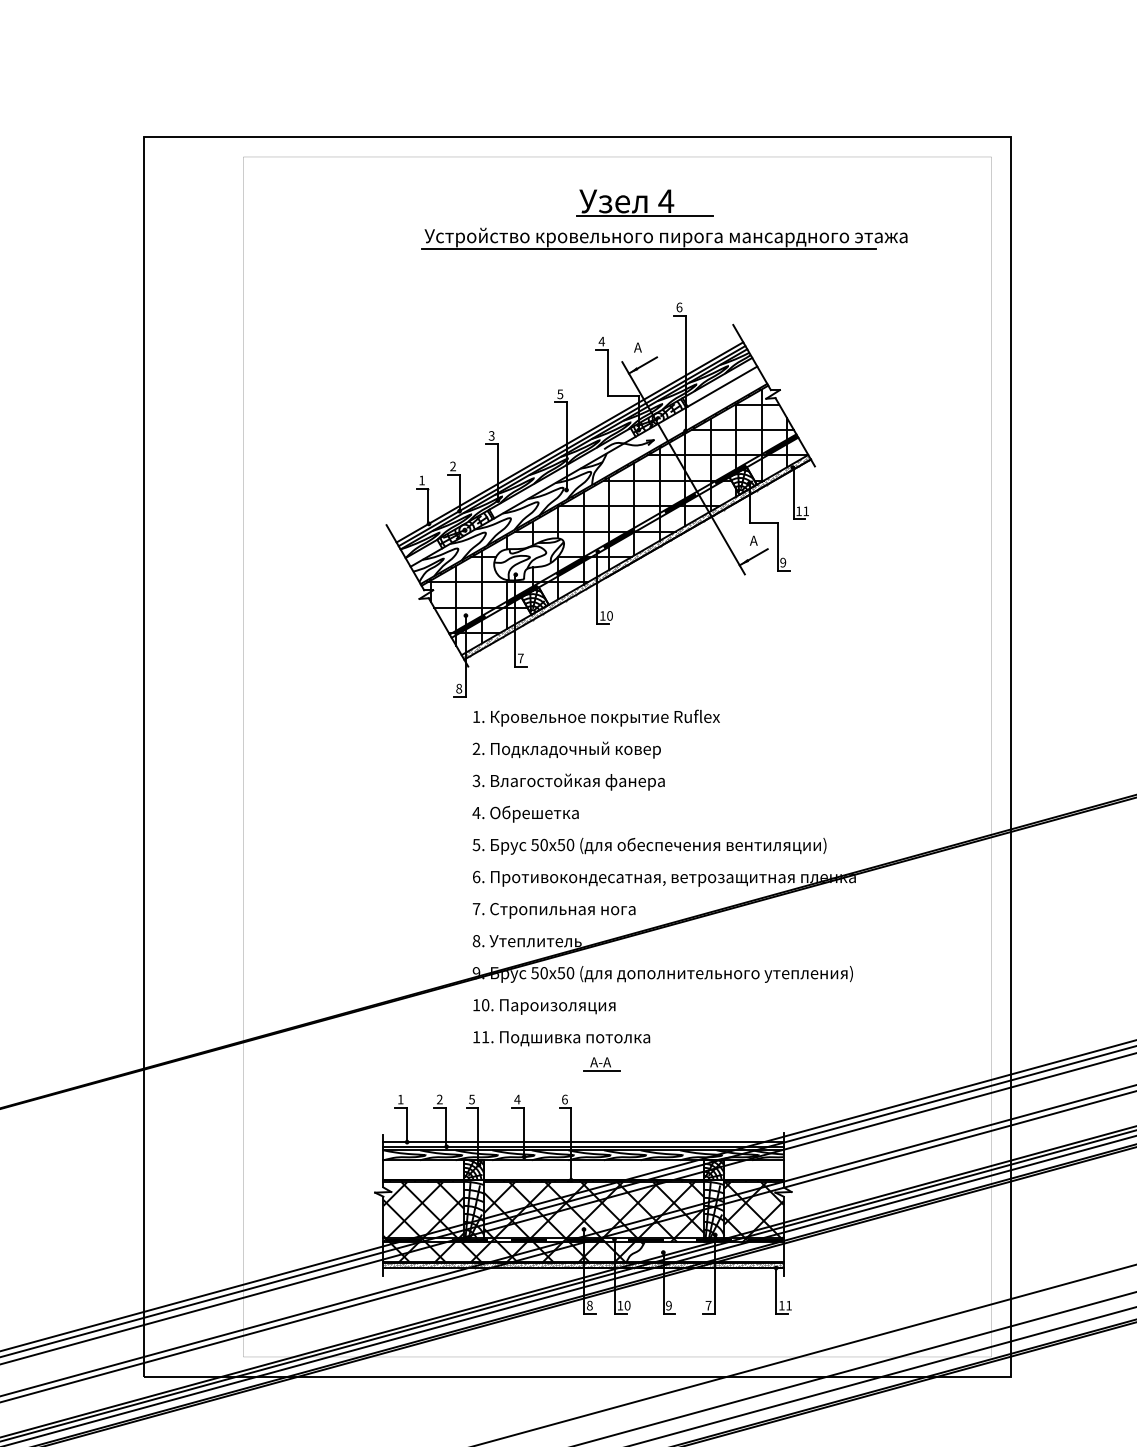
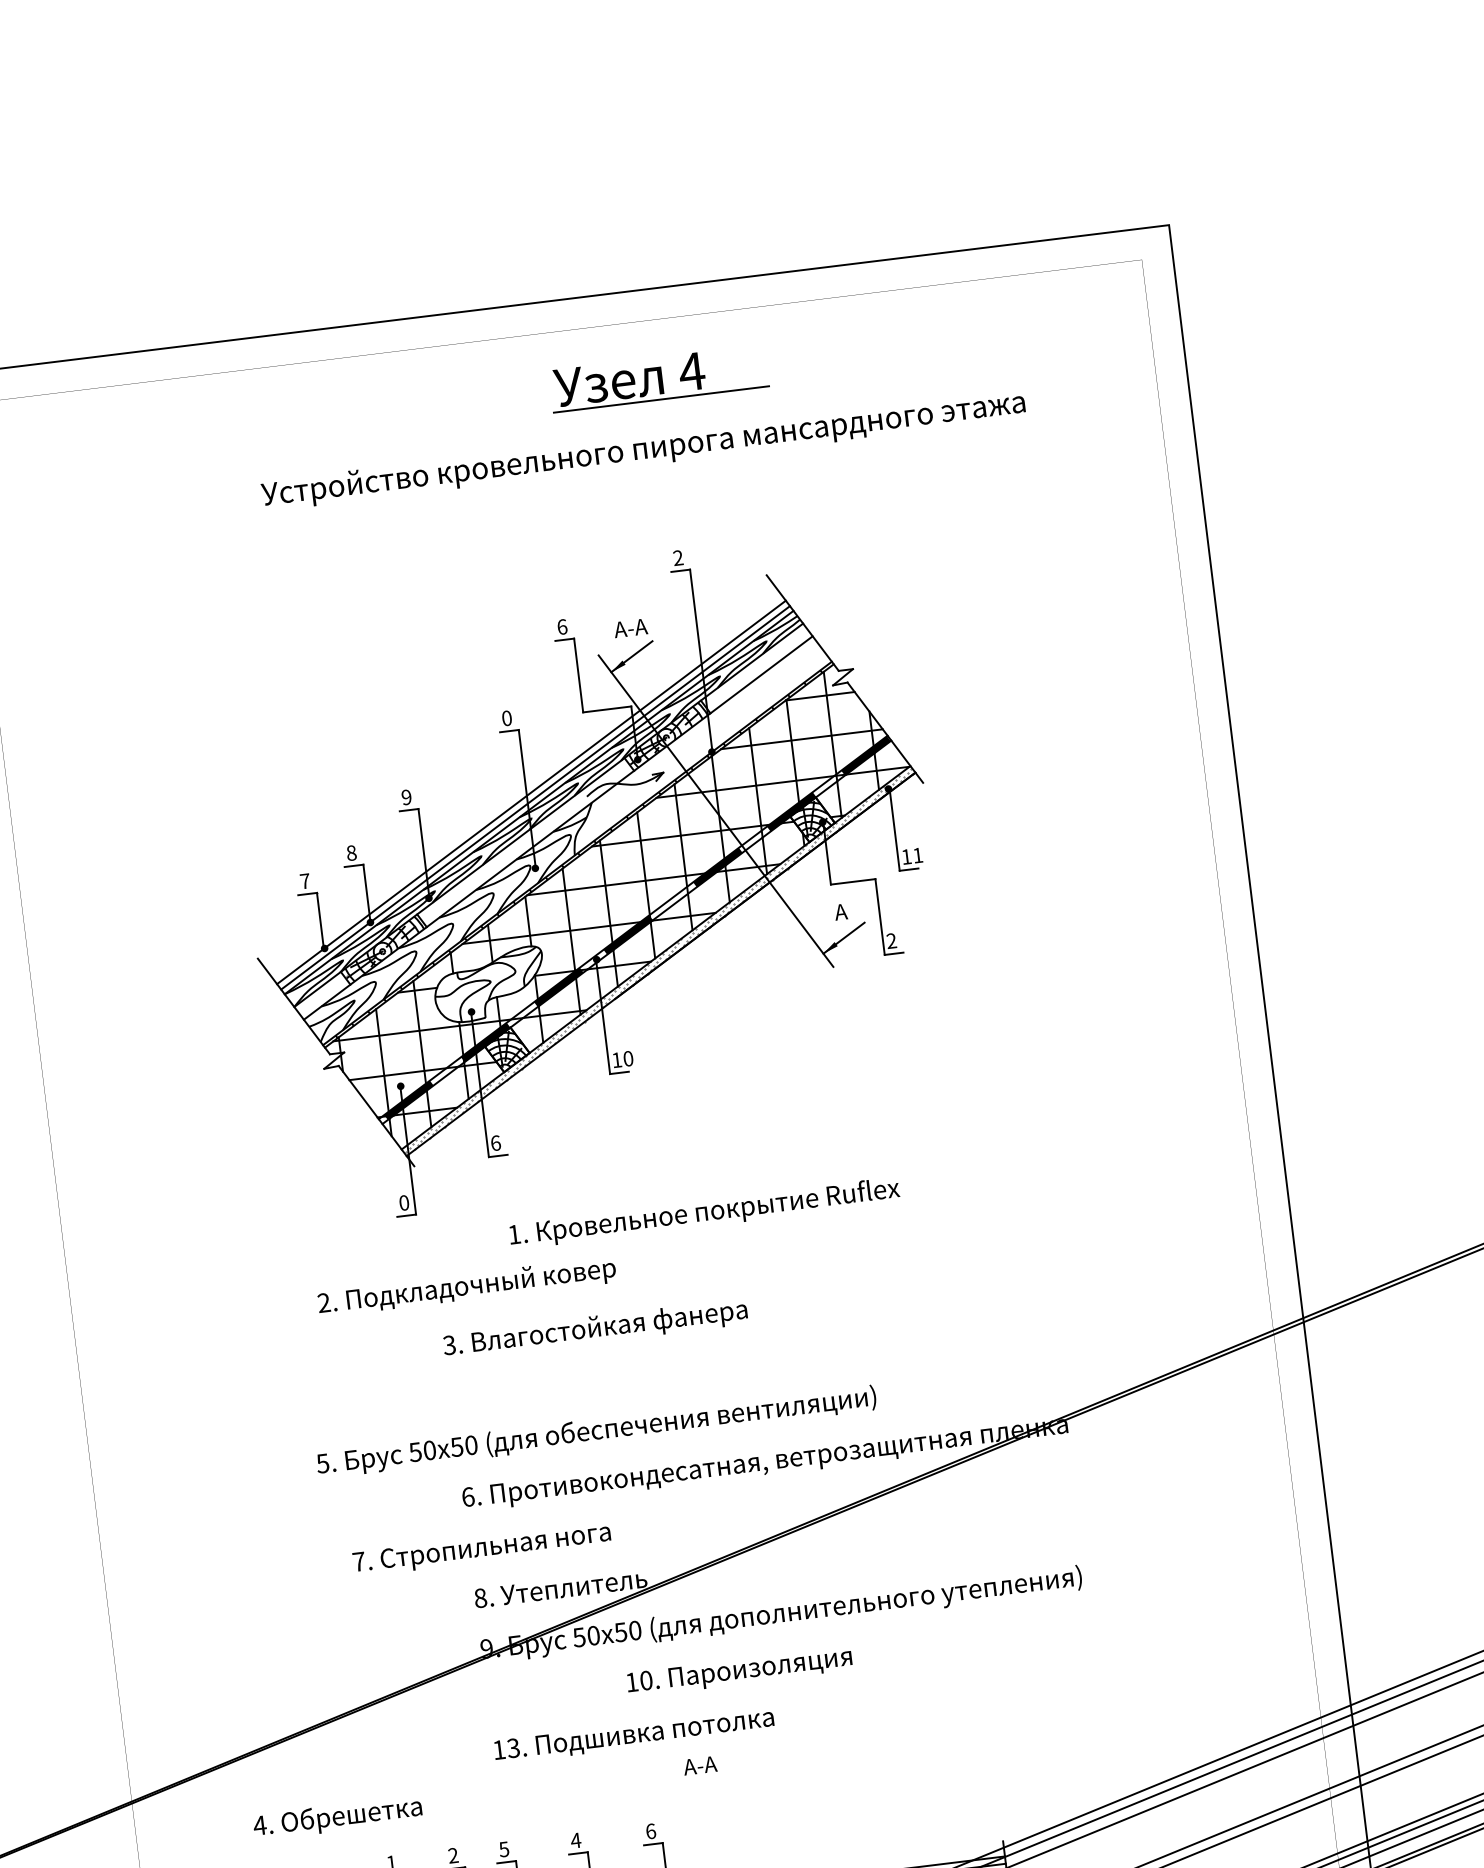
part: (644, 202) -> (657, 377), moved
line: (648, 249) -> (618, 472), removed
text: (679, 307) -> (678, 558), 6 -> 2
text: (601, 341) -> (561, 626), 4 -> 6
text: (648, 347) -> (637, 627), А -> А-А
text: (560, 394) -> (507, 718), 5 -> 0
text: (491, 435) -> (406, 796), 3 -> 9
text: (453, 466) -> (352, 853), 2 -> 8
text: (421, 480) -> (304, 881), 1 -> 7
text: (783, 562) -> (892, 940), 9 -> 2
text: (520, 658) -> (495, 1143), 7 -> 6
text: (459, 688) -> (404, 1202), 8 -> 0
text: (596, 717) -> (704, 1212), moved
text: (566, 749) -> (466, 1286), moved
text: (525, 813) -> (337, 1816), moved
text: (649, 845) -> (596, 1430), moved
text: (553, 910) -> (480, 1549), moved
text: (544, 1006) -> (739, 1671), moved
text: (485, 1037) -> (513, 1748), 11. -> 13.
line: (602, 1071) -> (704, 1779), removed

